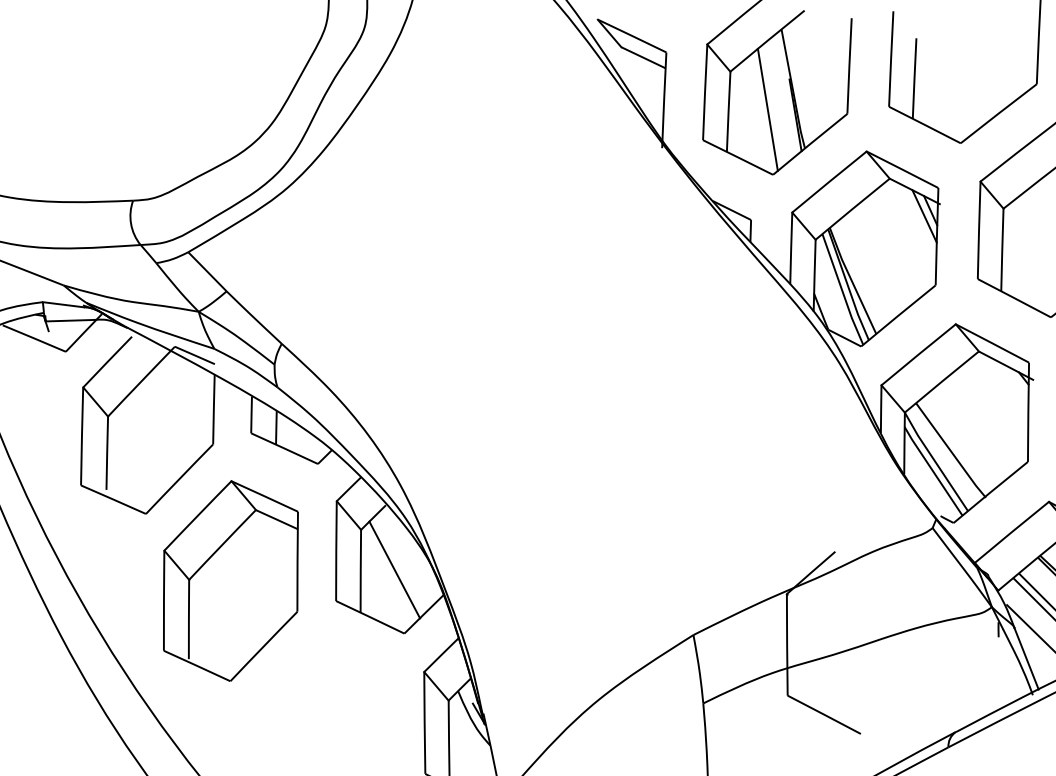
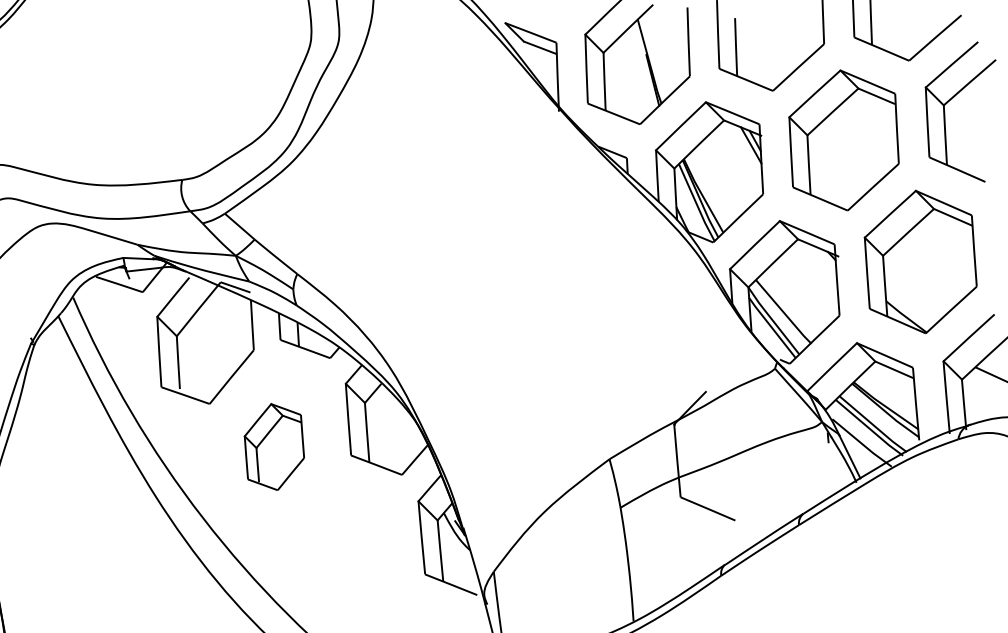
line: (767, 109) -> (632, 77), removed
line: (394, 569) -> (391, 429), removed
part: (231, 580) -> (274, 446), size x0.6

